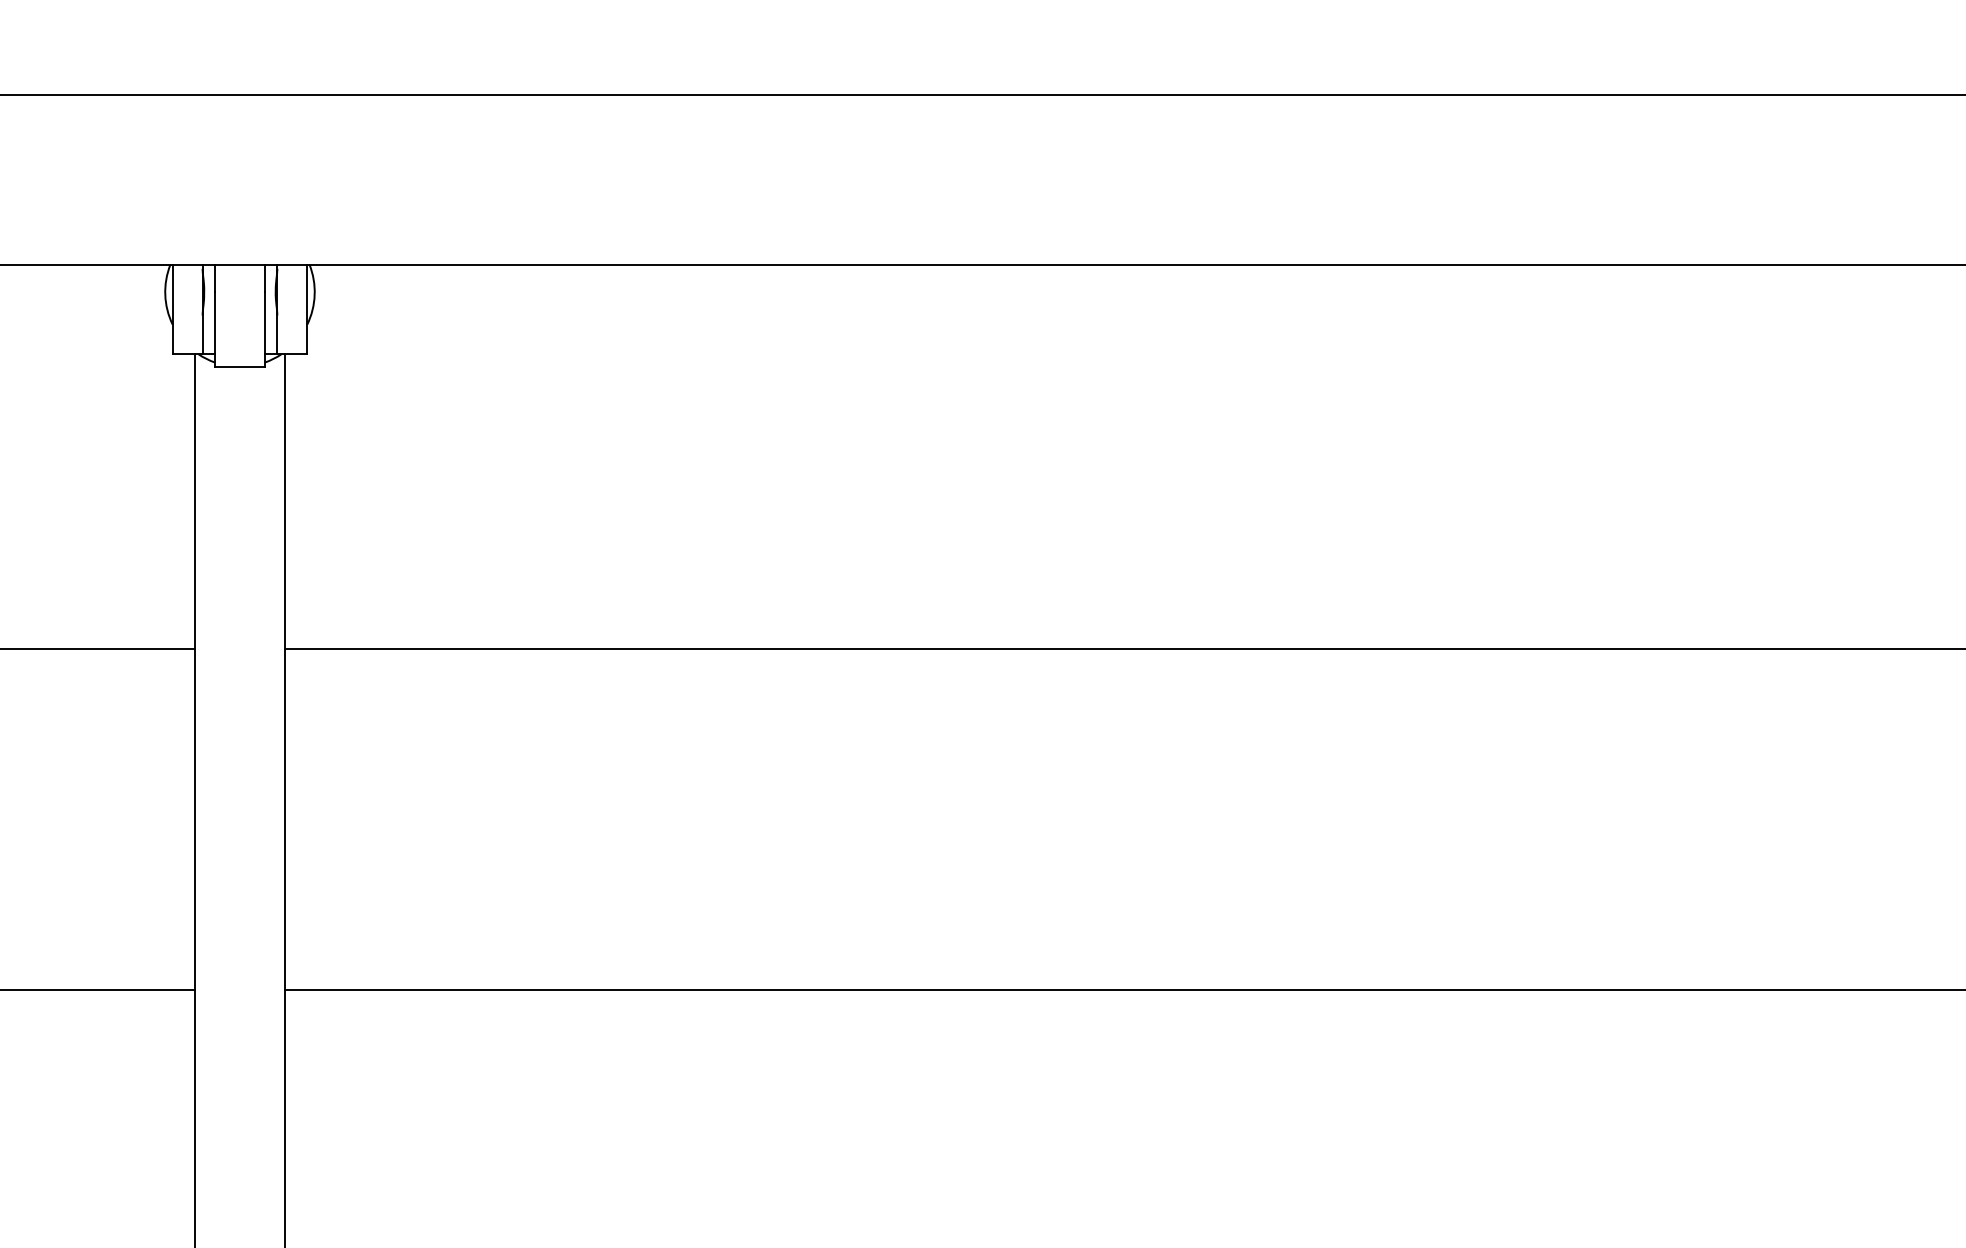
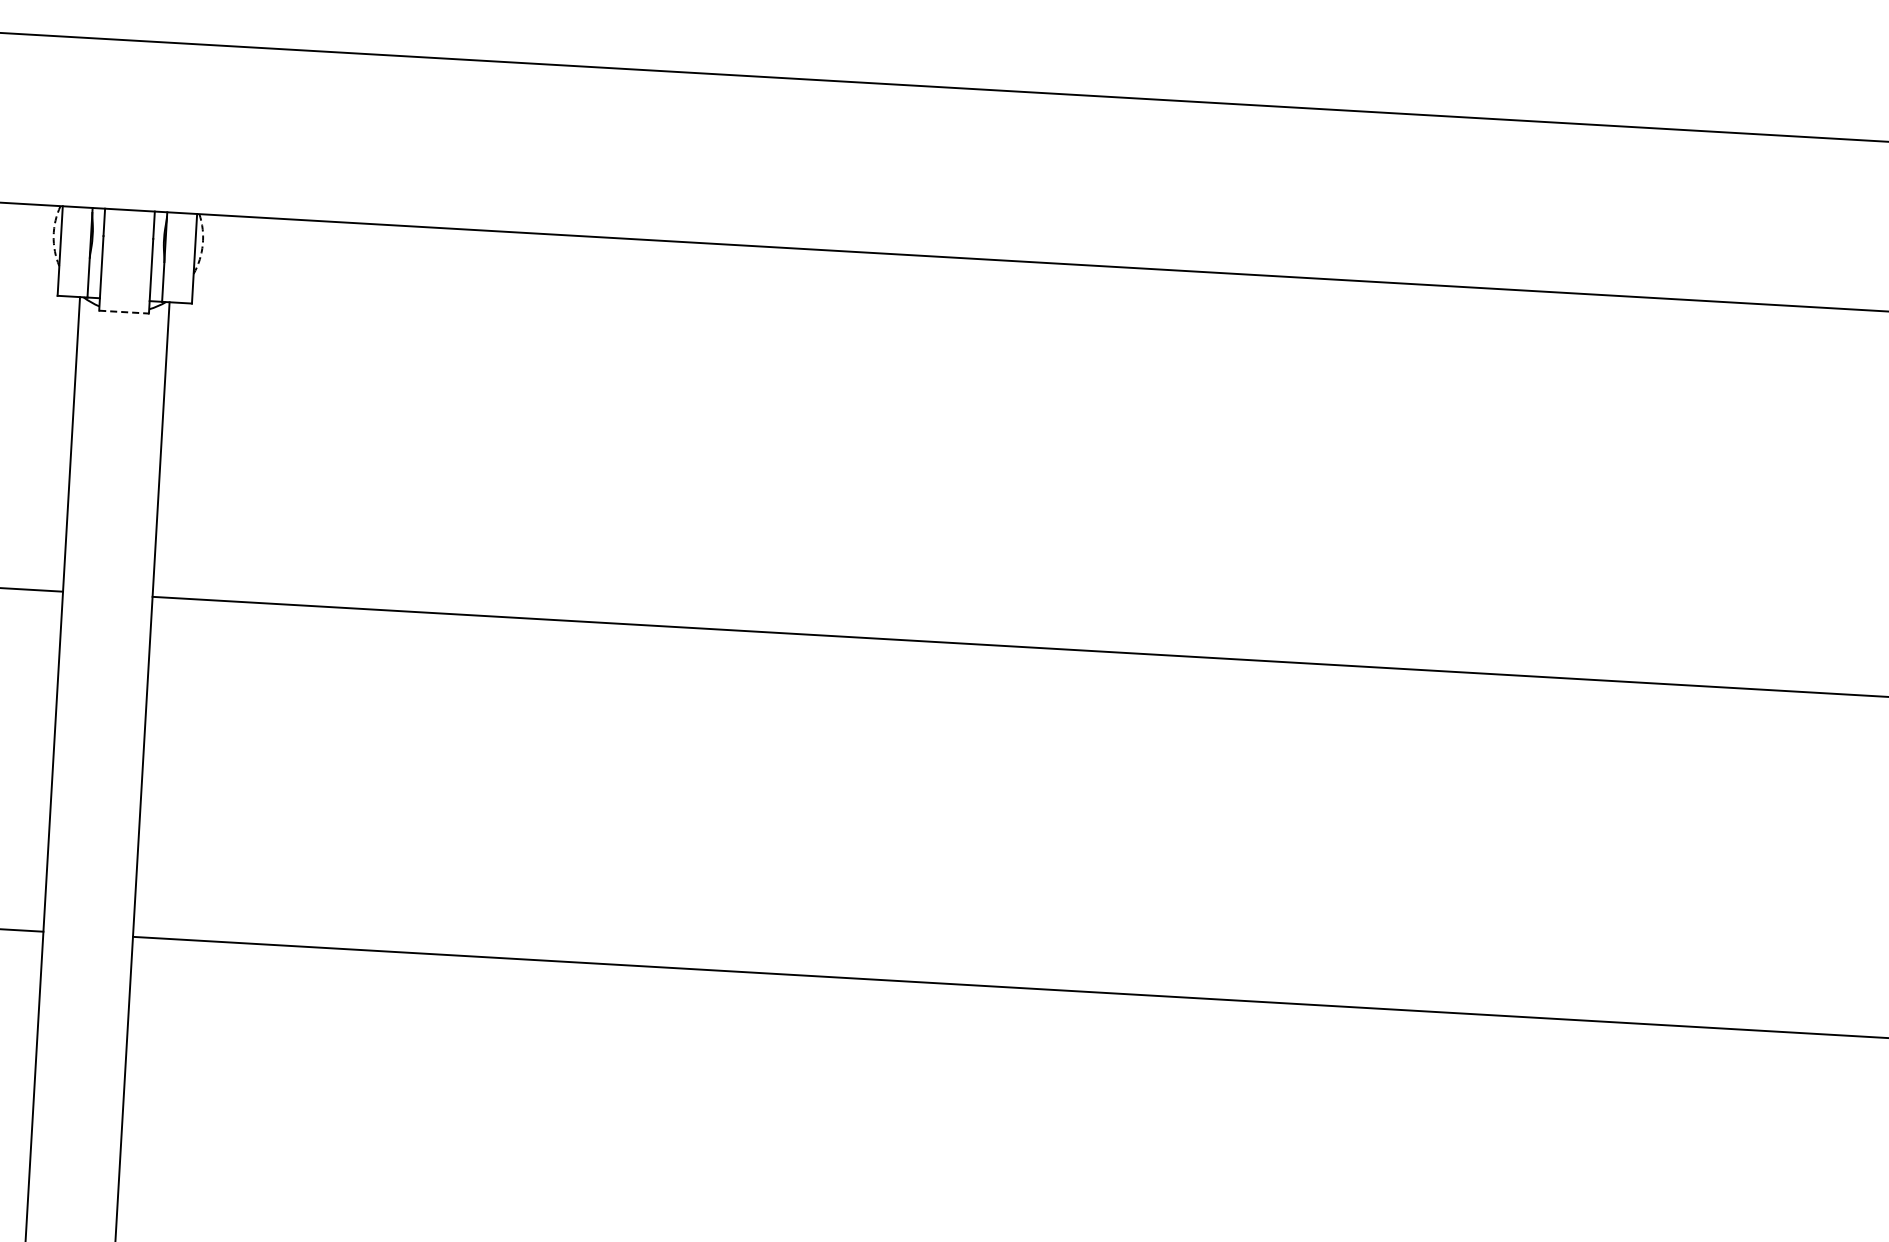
arc: (165, 294) -> (53, 235), solid -> dashed
arc: (314, 294) -> (202, 244), solid -> dashed
line: (239, 366) -> (123, 311), solid -> dashed

